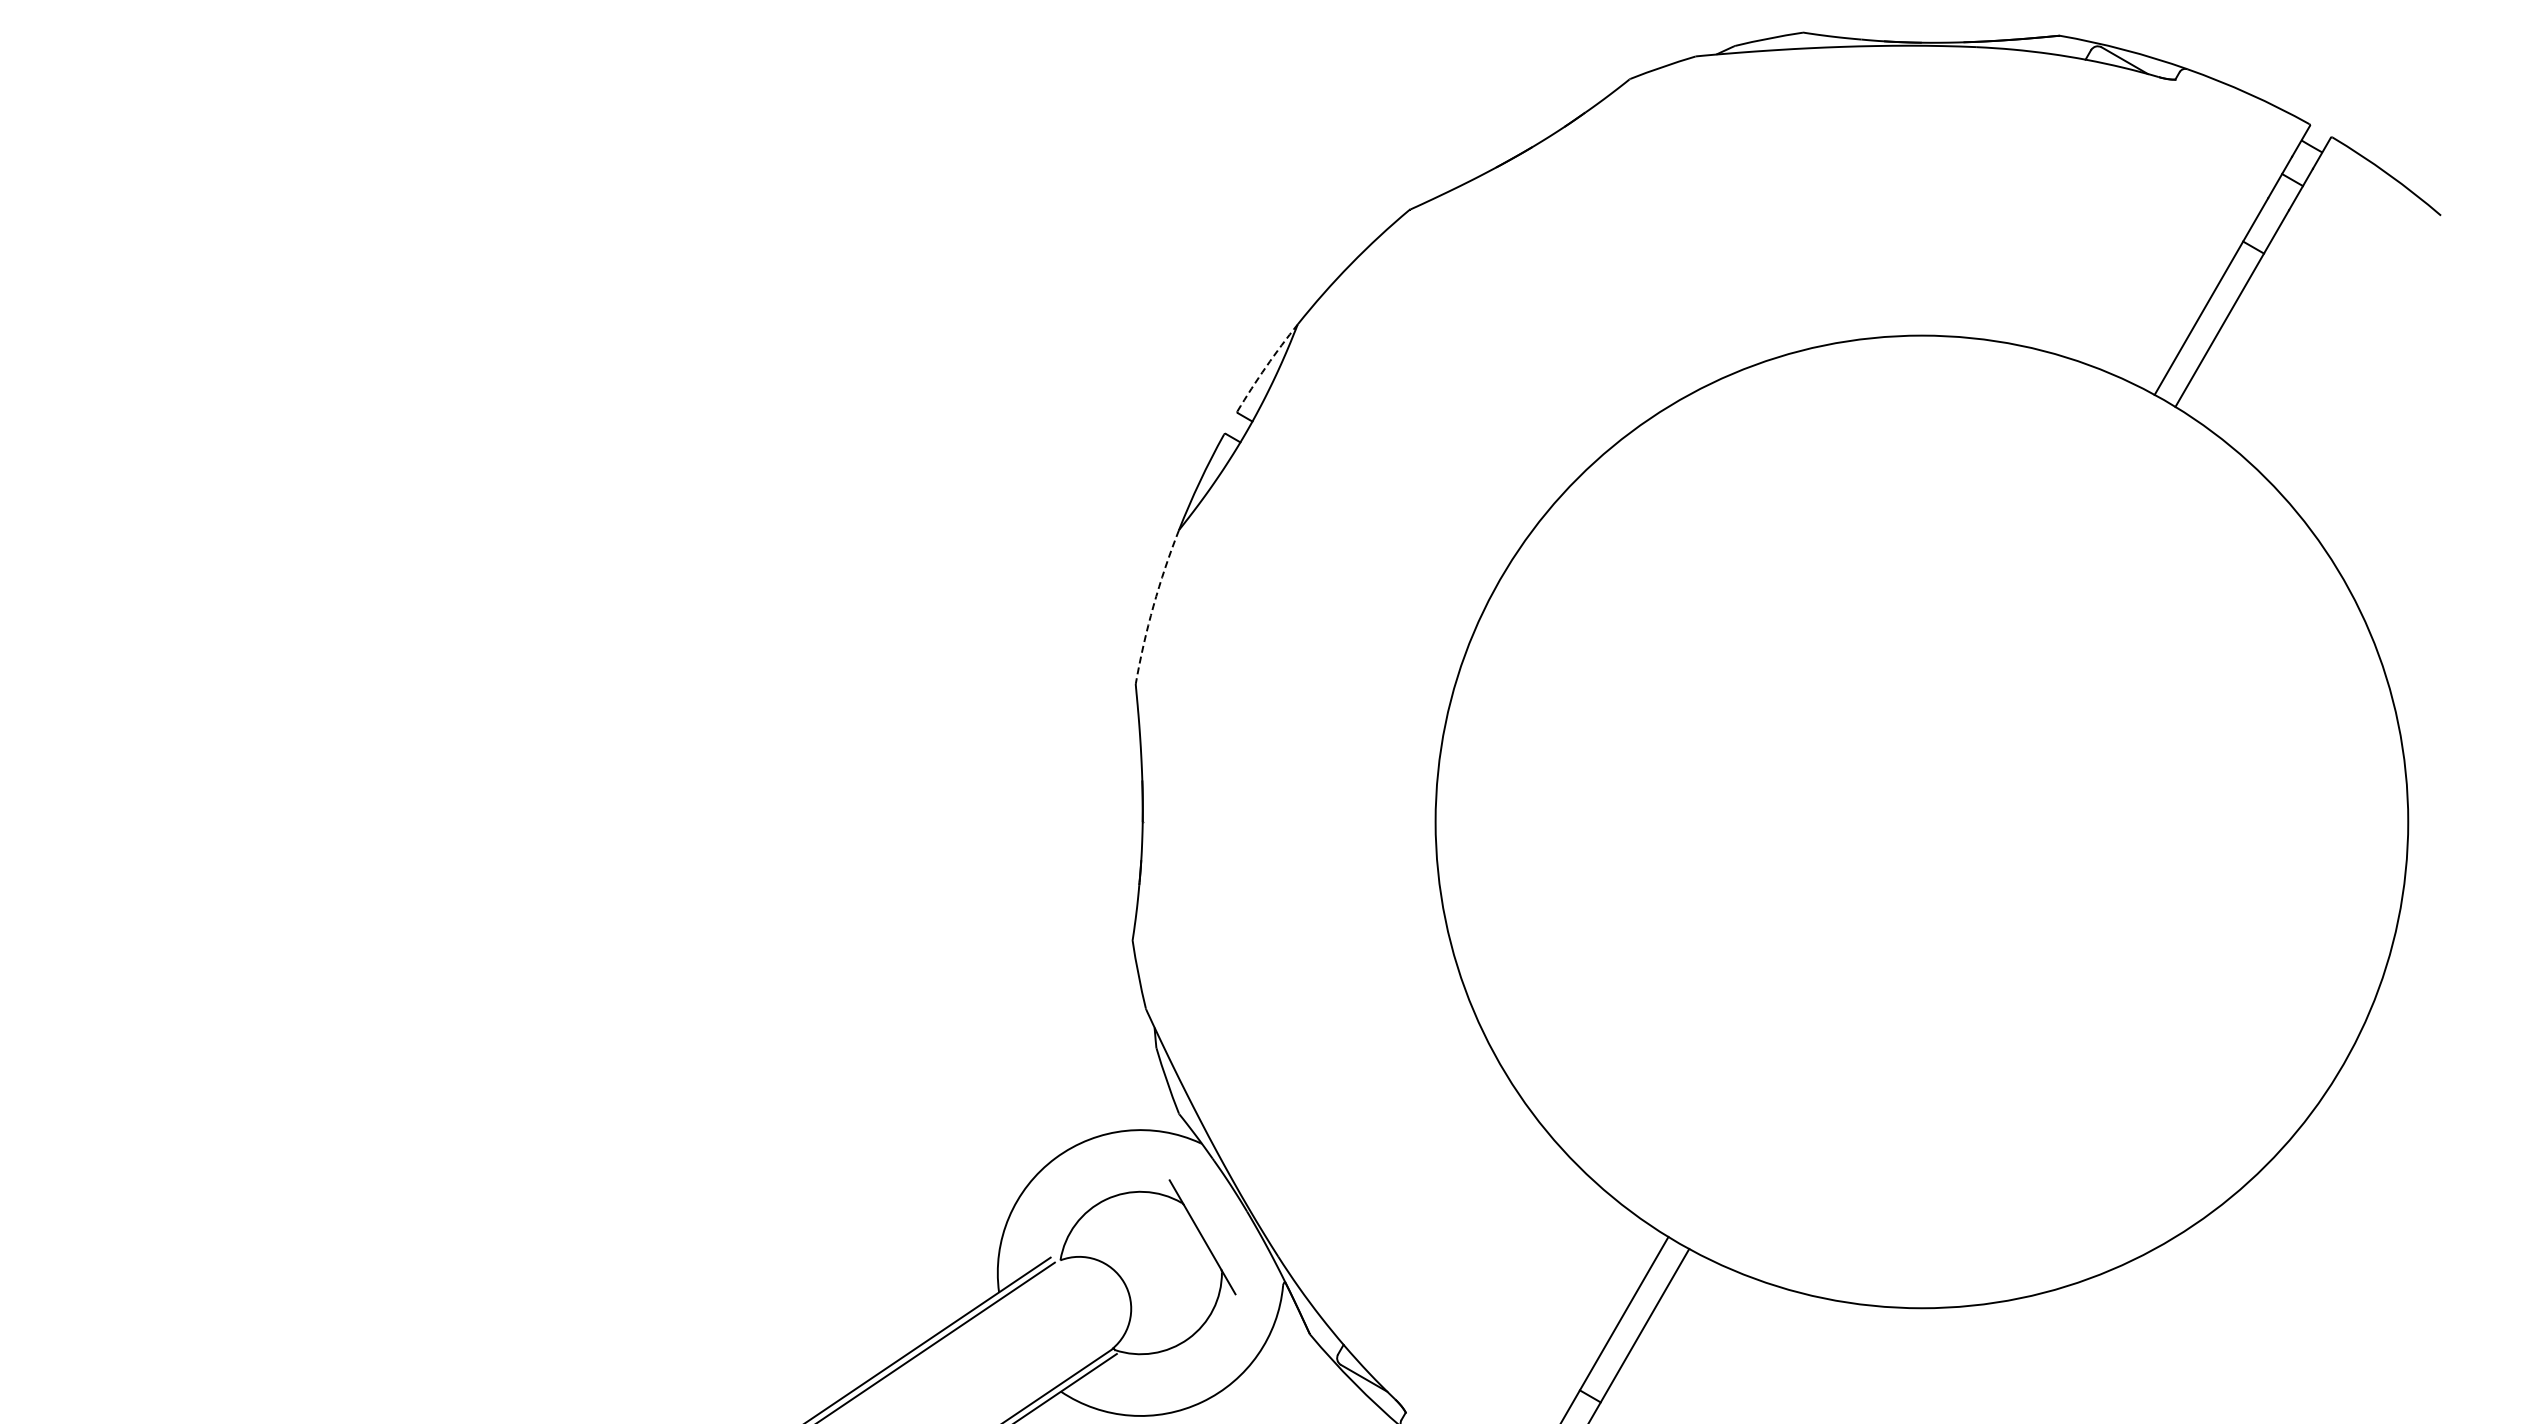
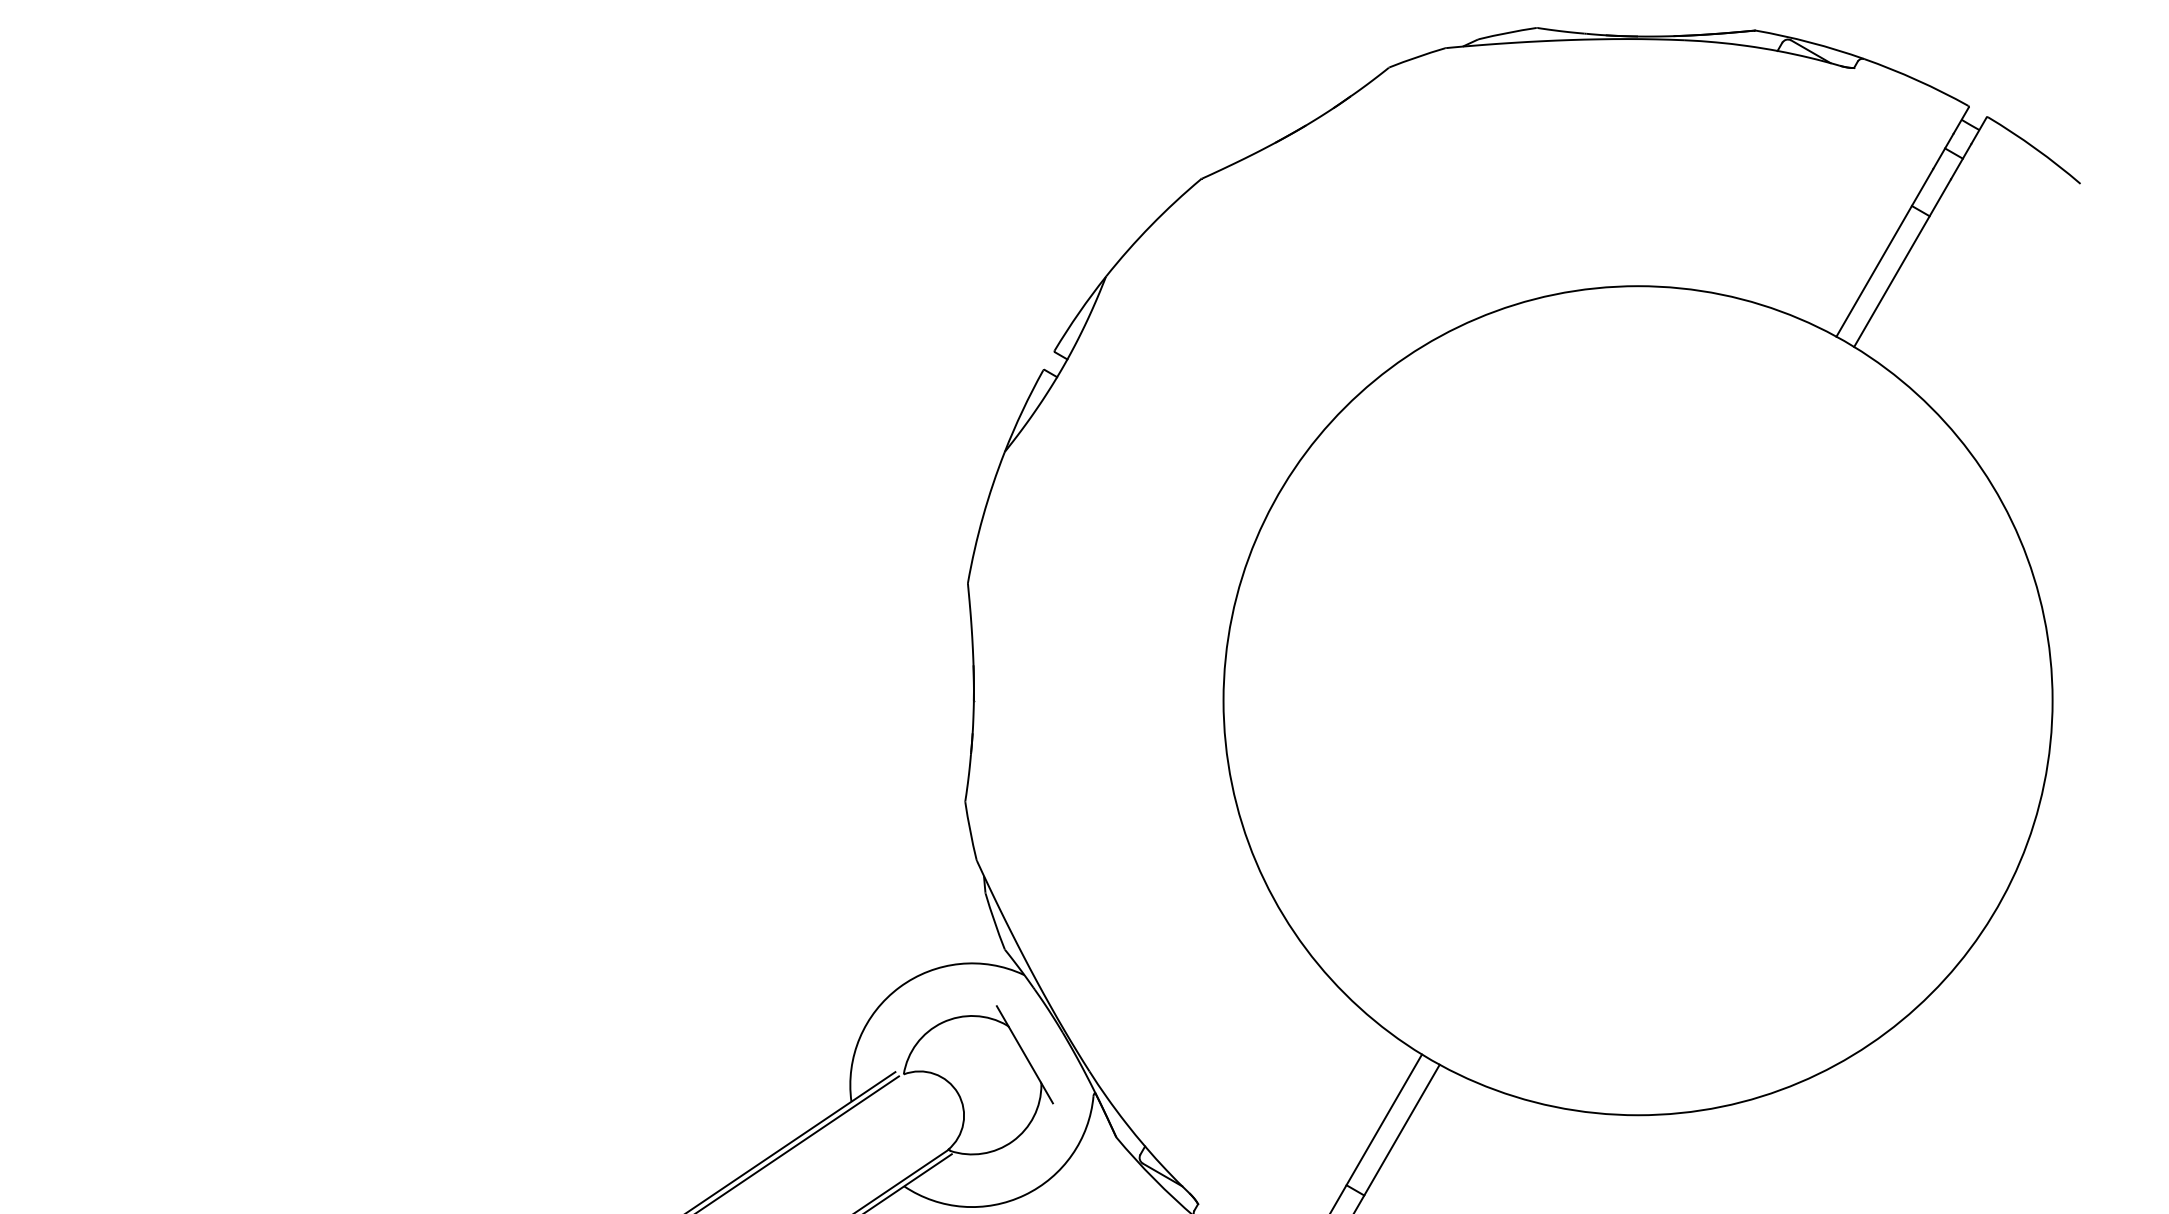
arc: (1266, 366) -> (1079, 312), dashed -> solid
arc: (1153, 606) -> (983, 517), dashed -> solid

